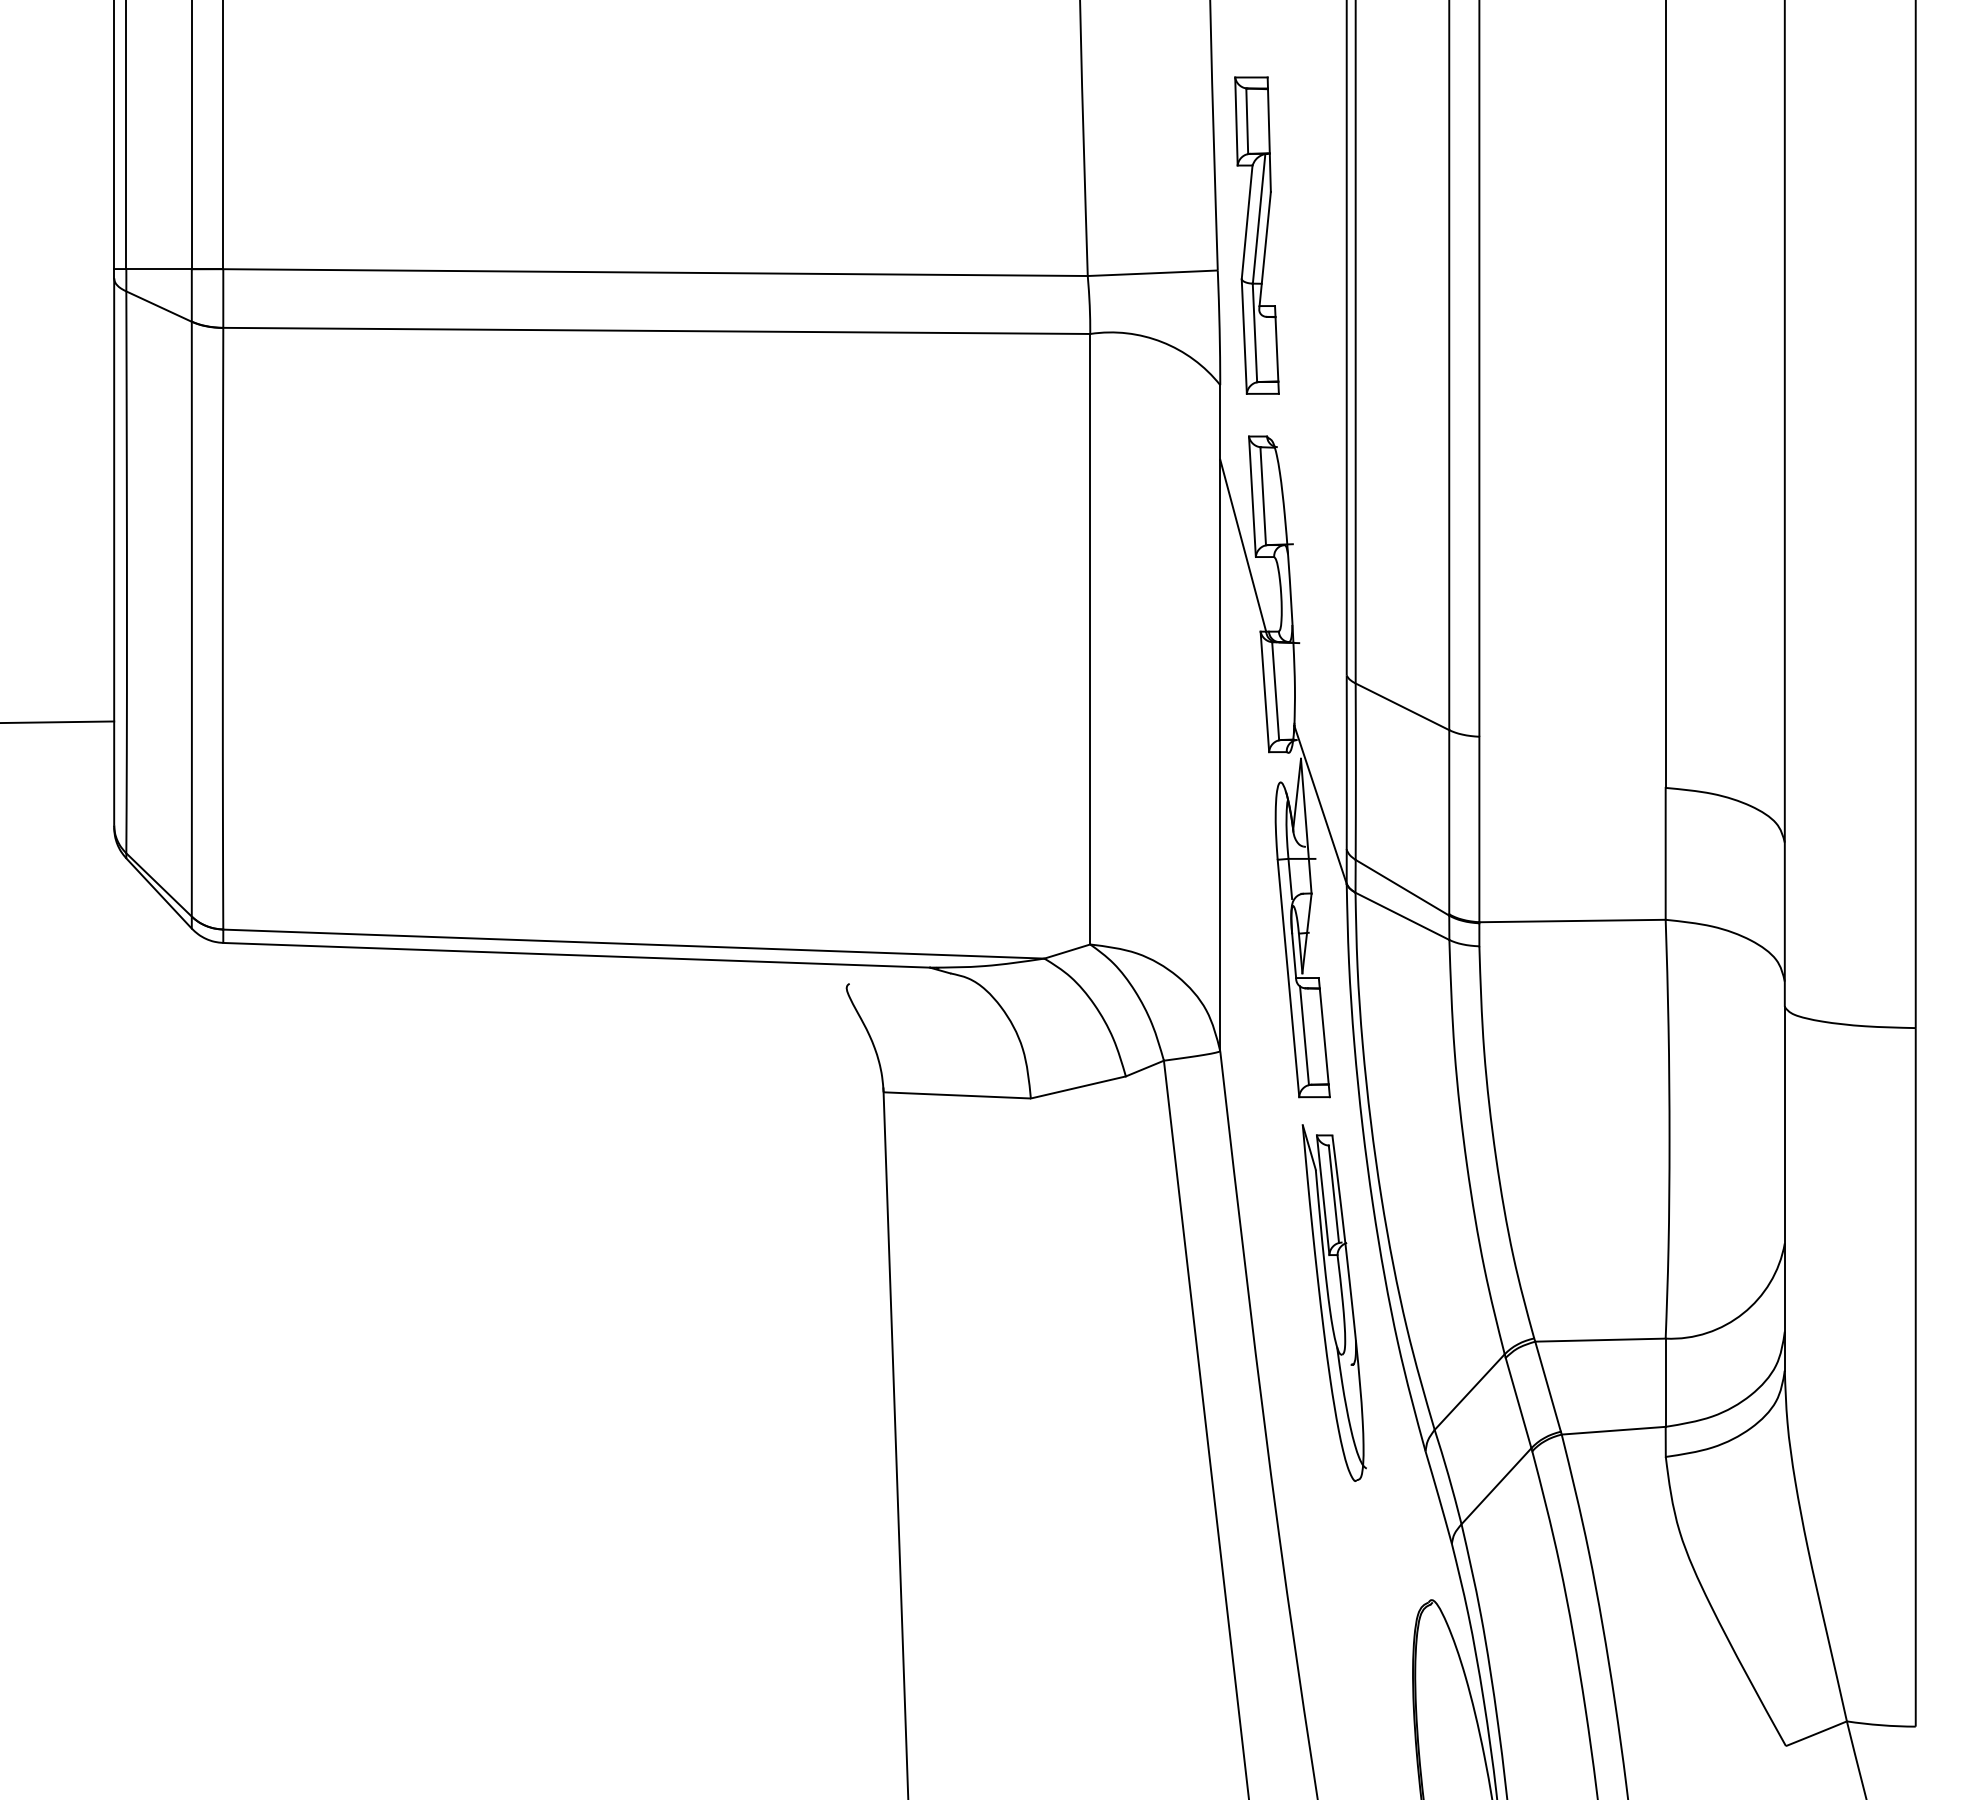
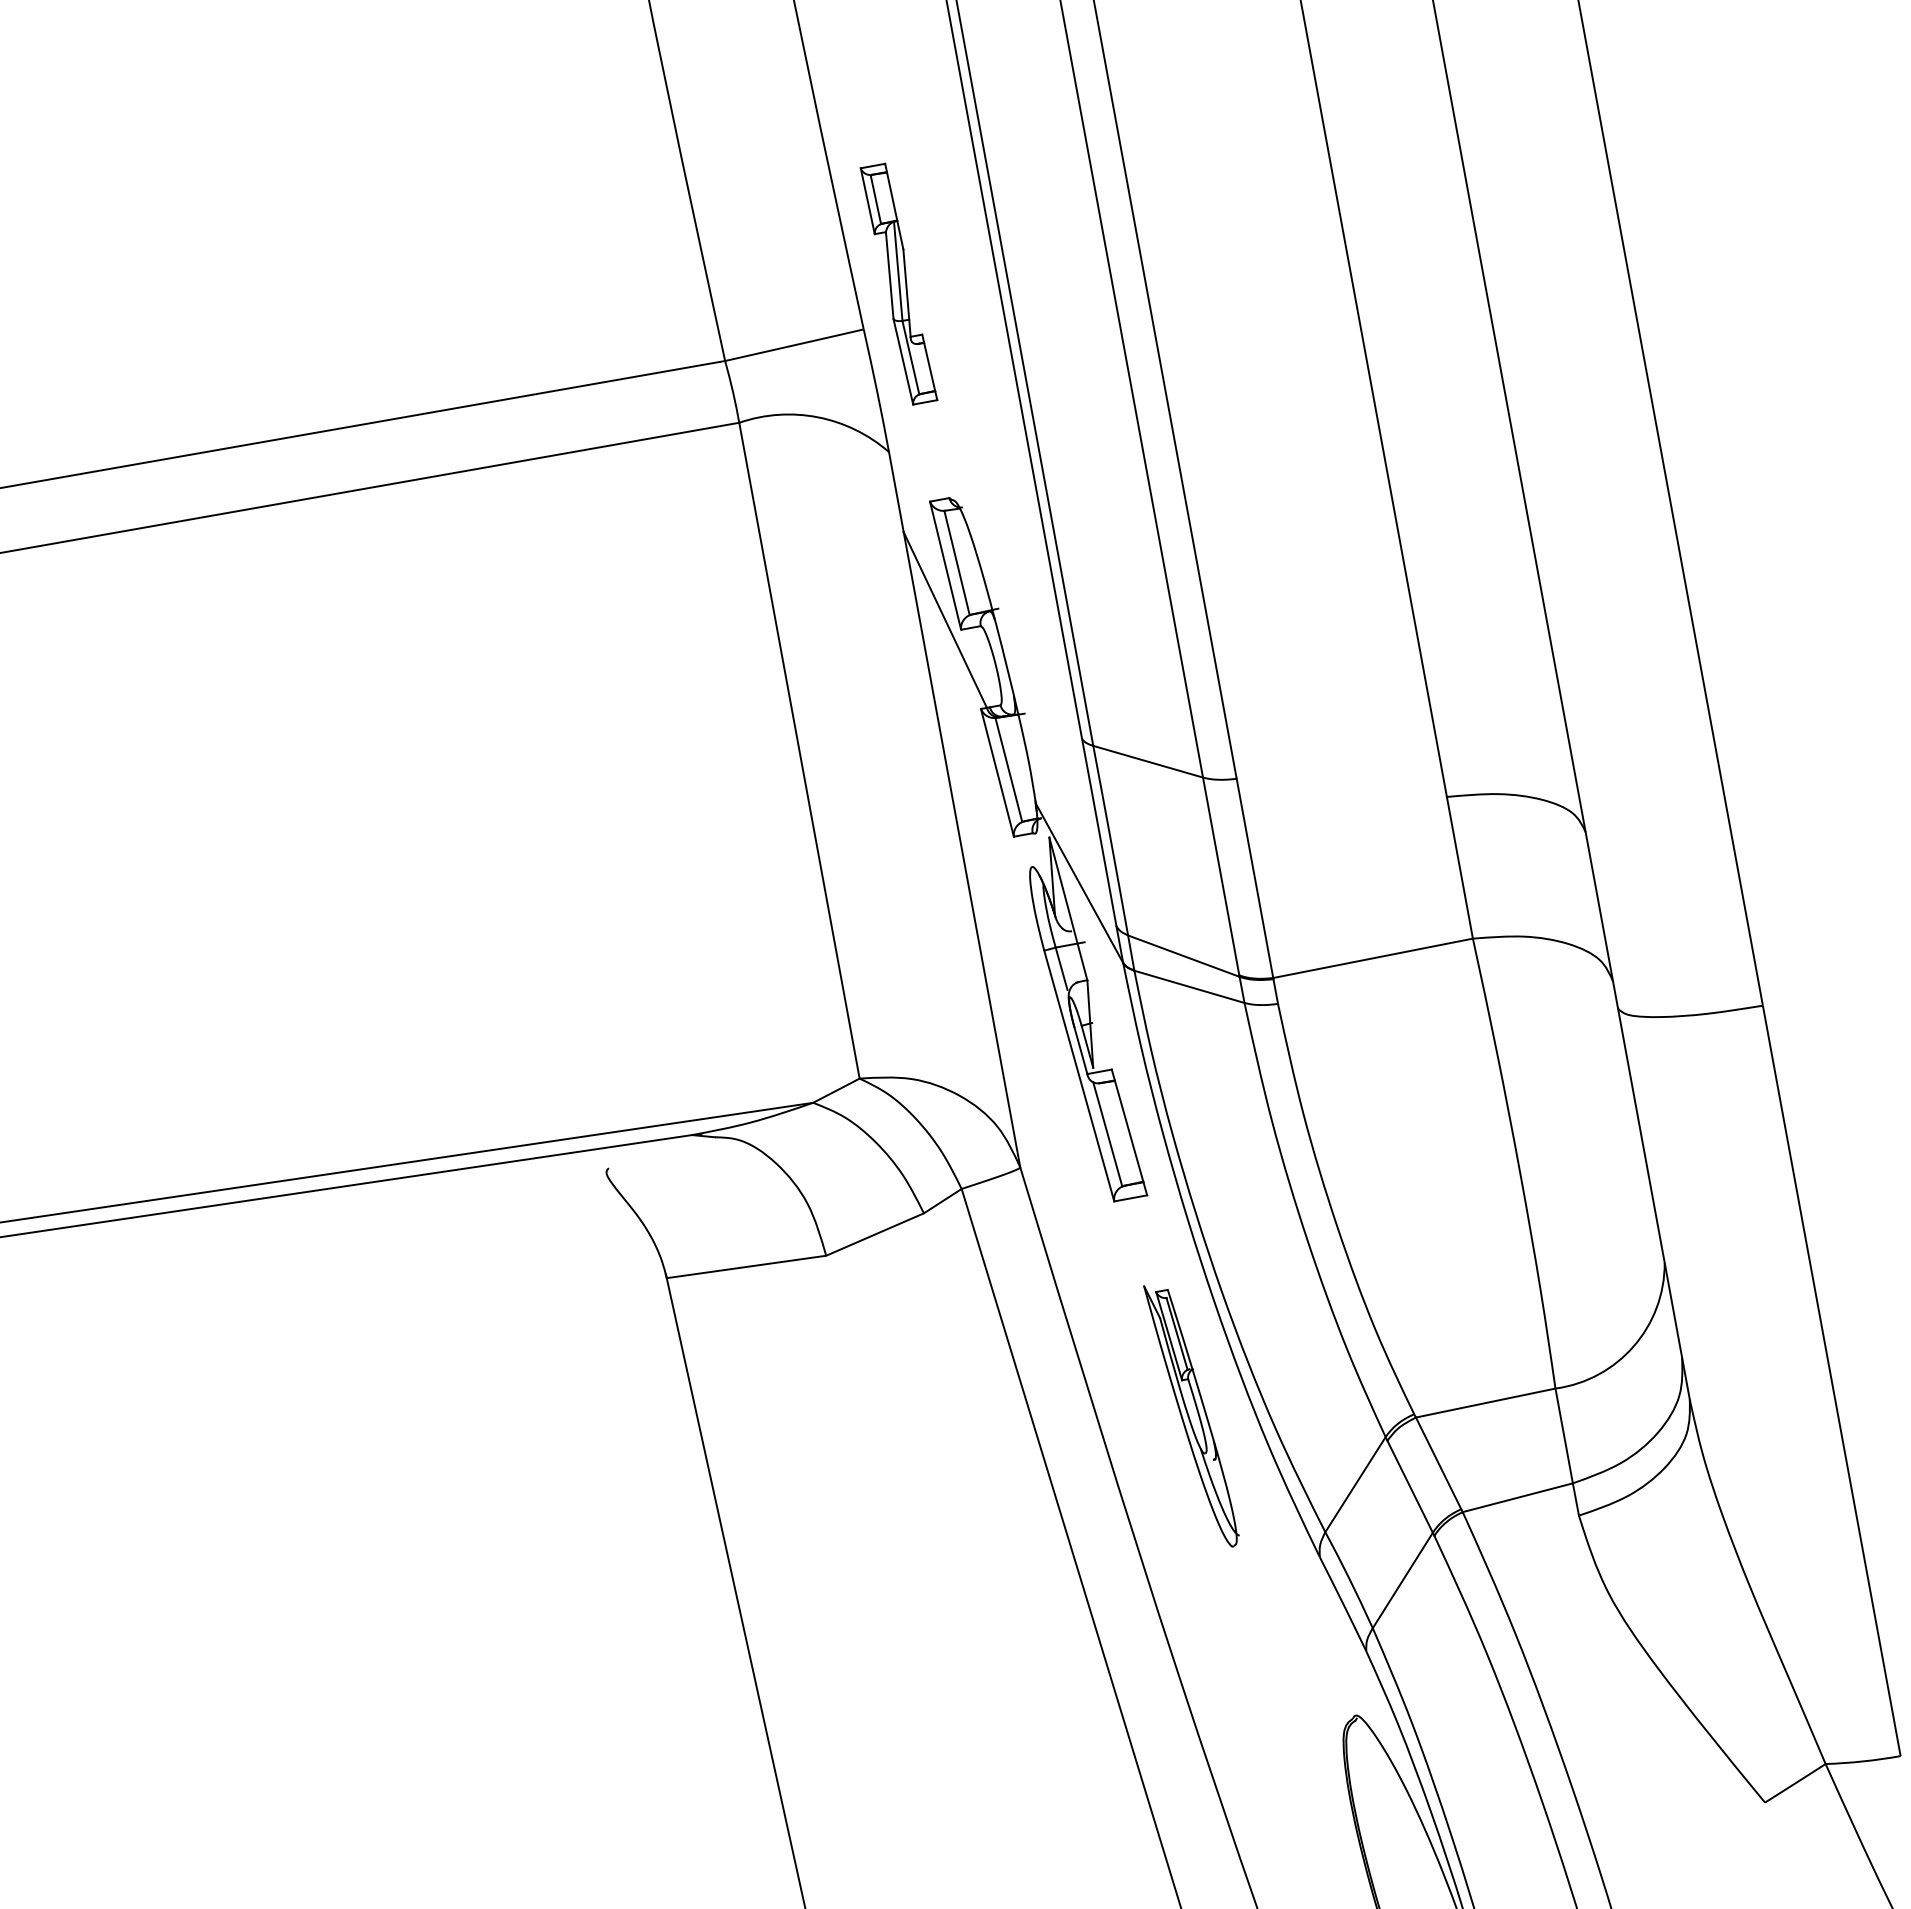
part: (1256, 235) -> (898, 284), size x0.7
part: (1333, 1302) -> (1191, 1415), size x0.7

